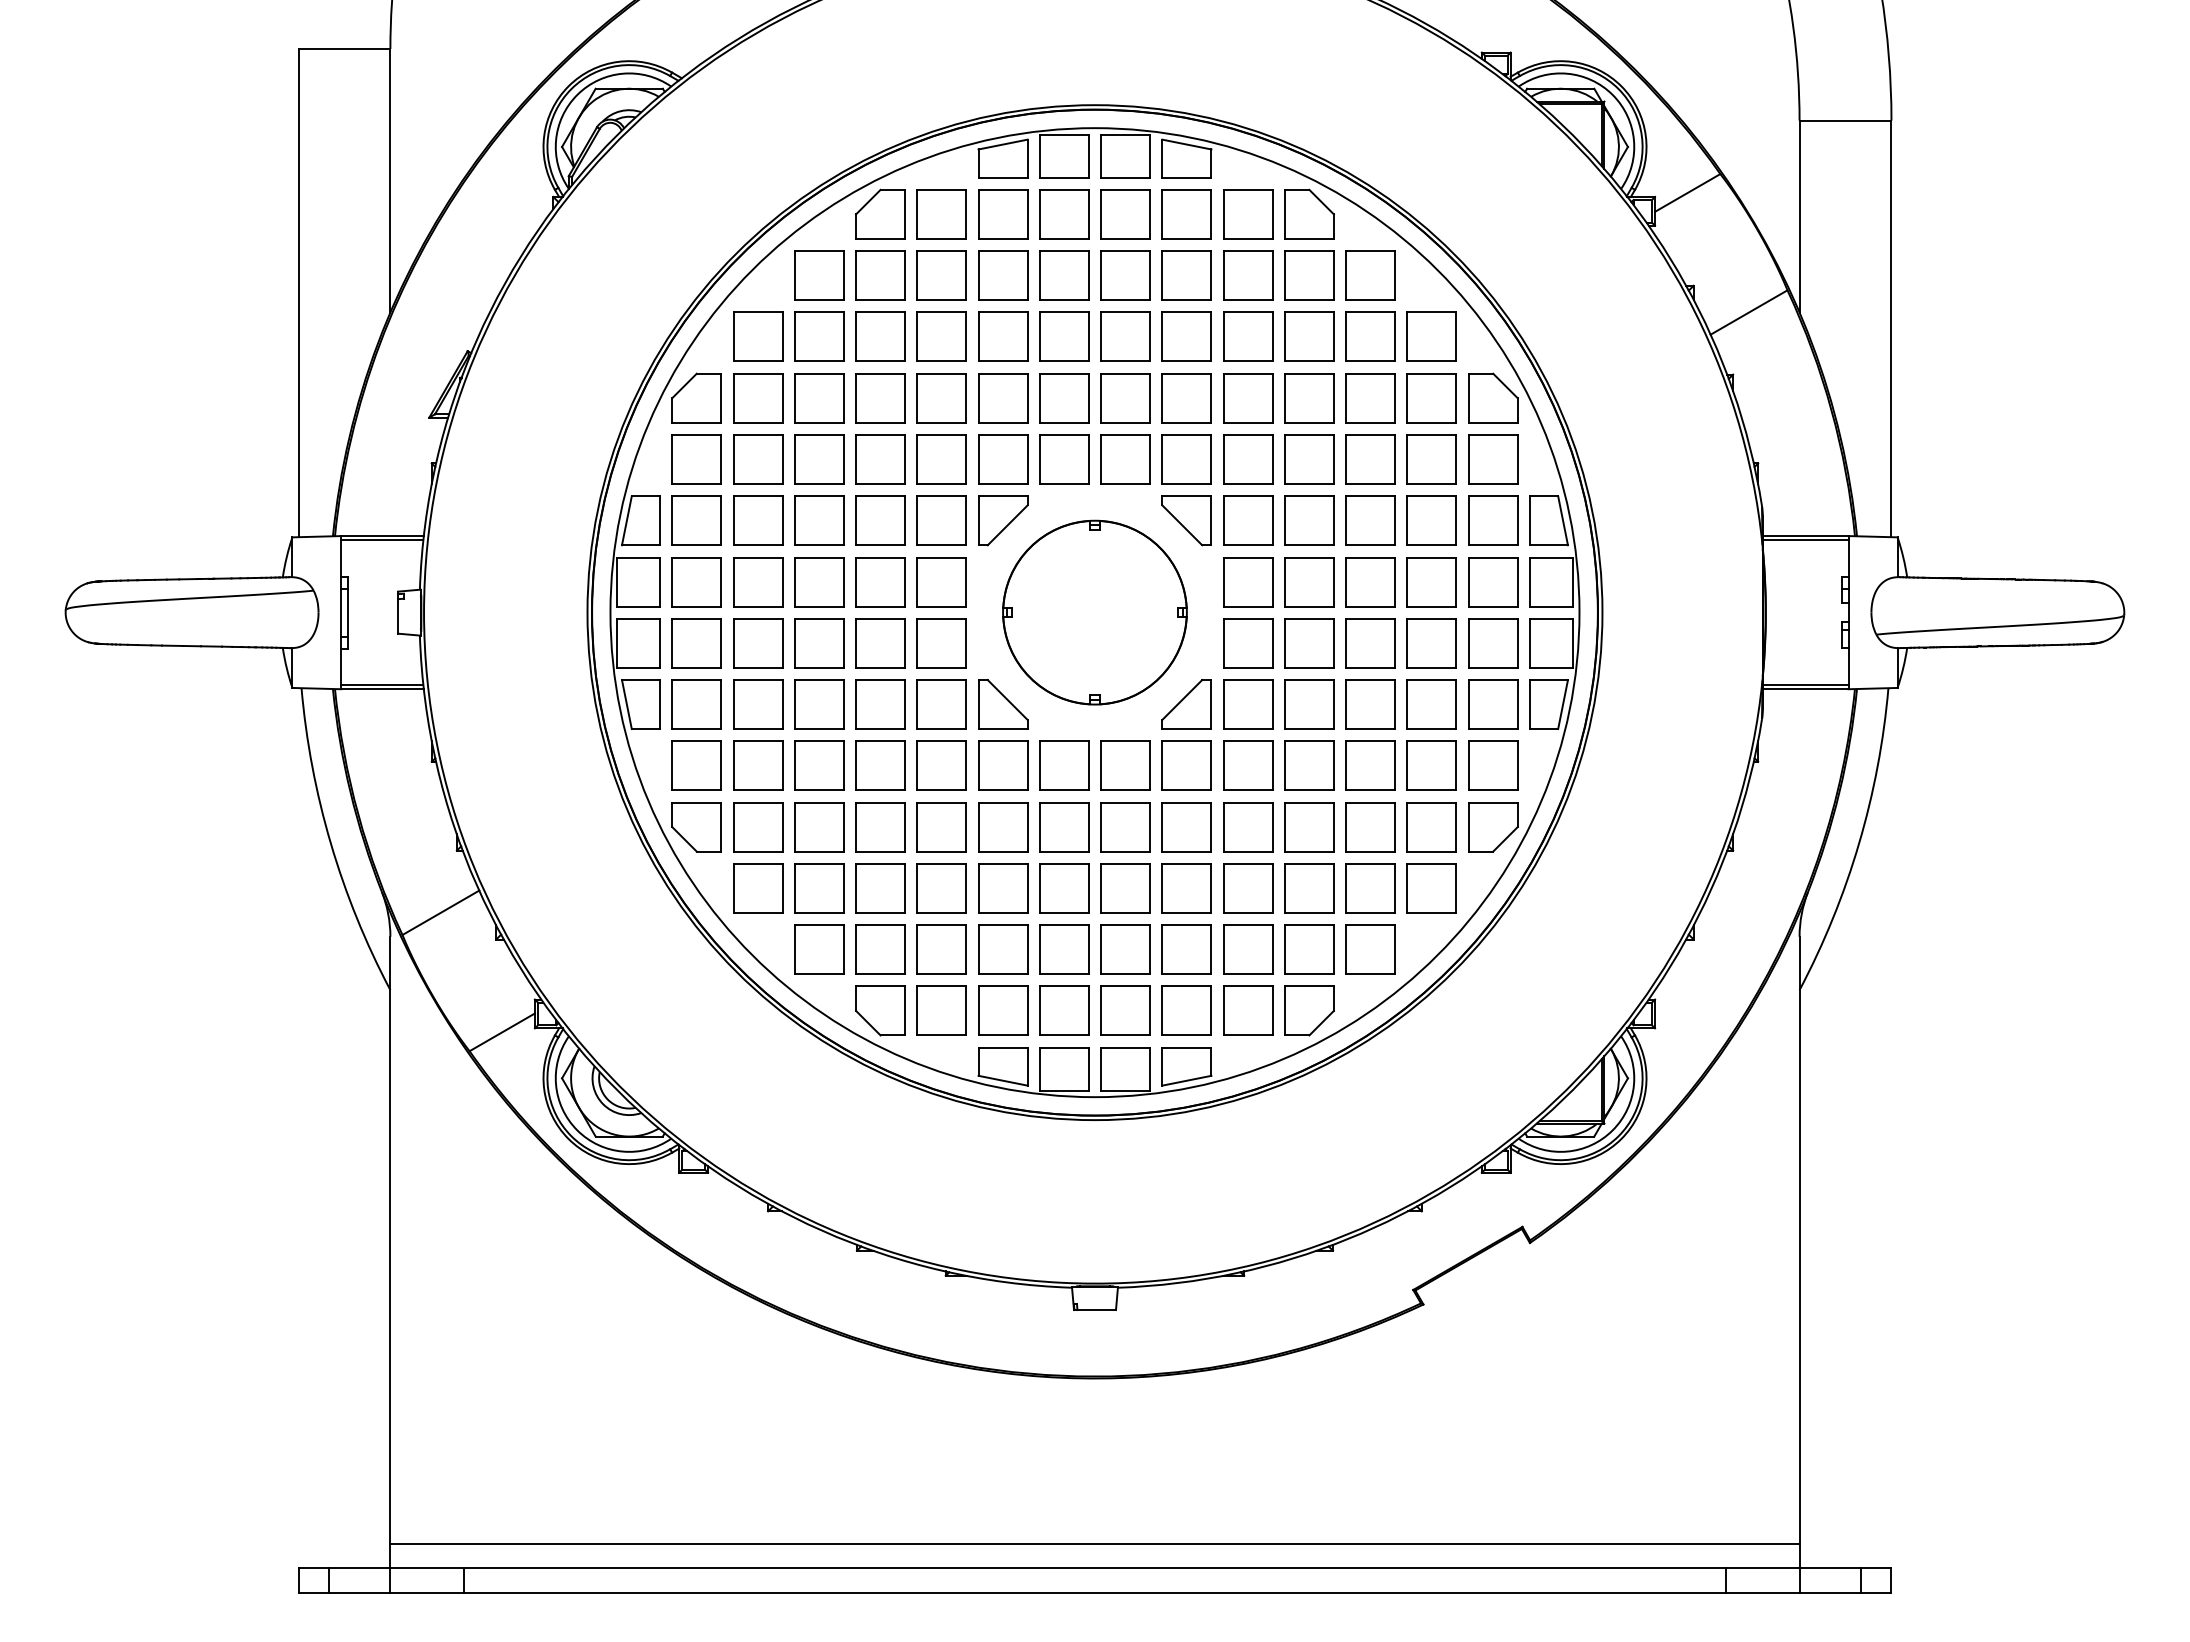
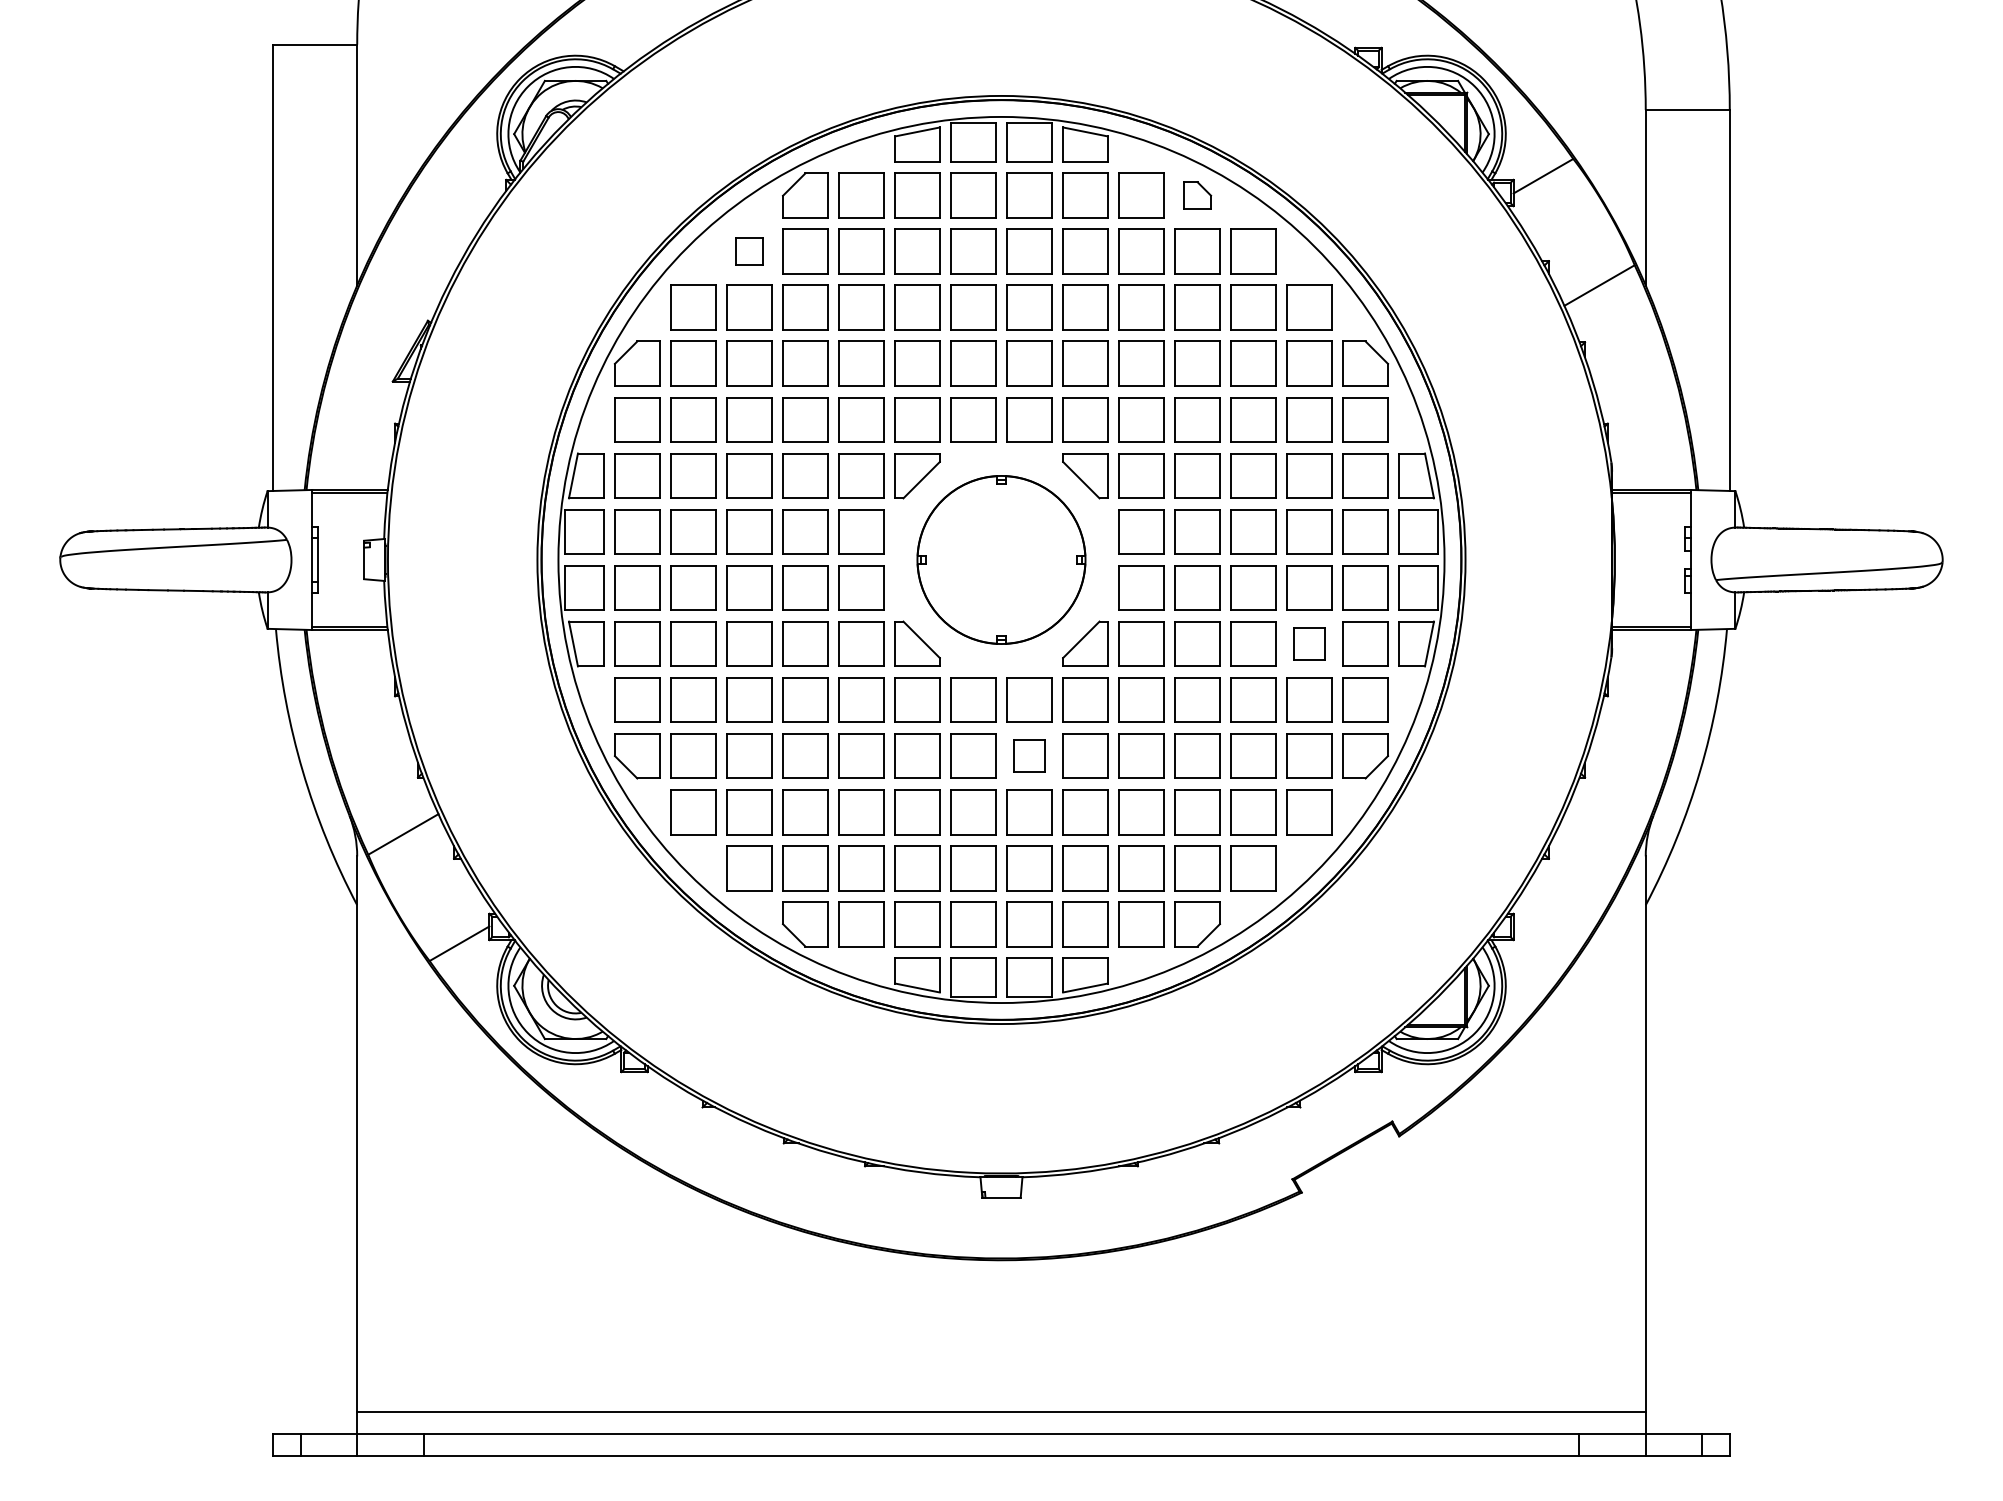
part: (1309, 213) -> (1197, 195), size x0.6
part: (819, 275) -> (749, 251), size x0.6
part: (1431, 704) -> (1309, 643), size x0.7
part: (1125, 827) -> (1029, 756), size x0.7

